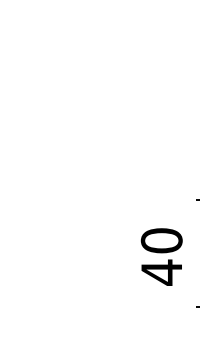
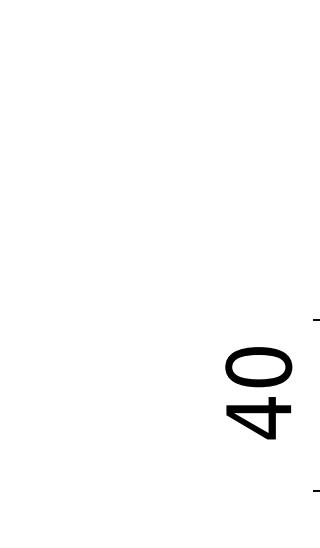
text: (161, 256) -> (258, 392), moved

